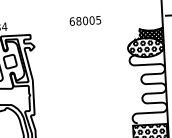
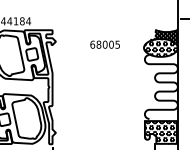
text: (84, 20) -> (104, 44), moved

